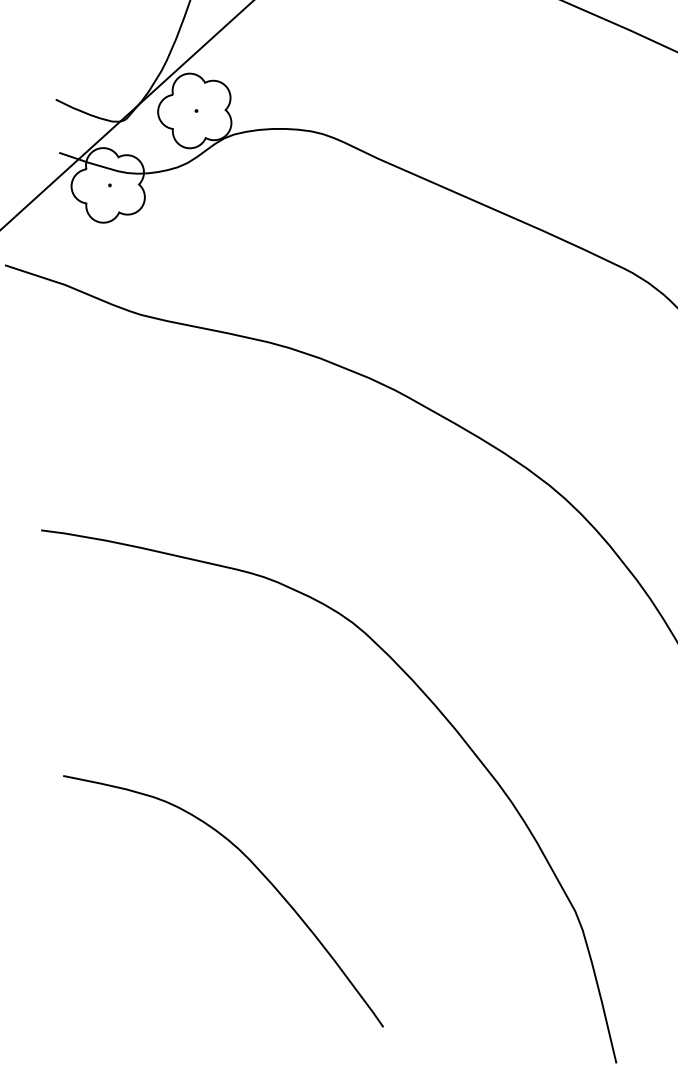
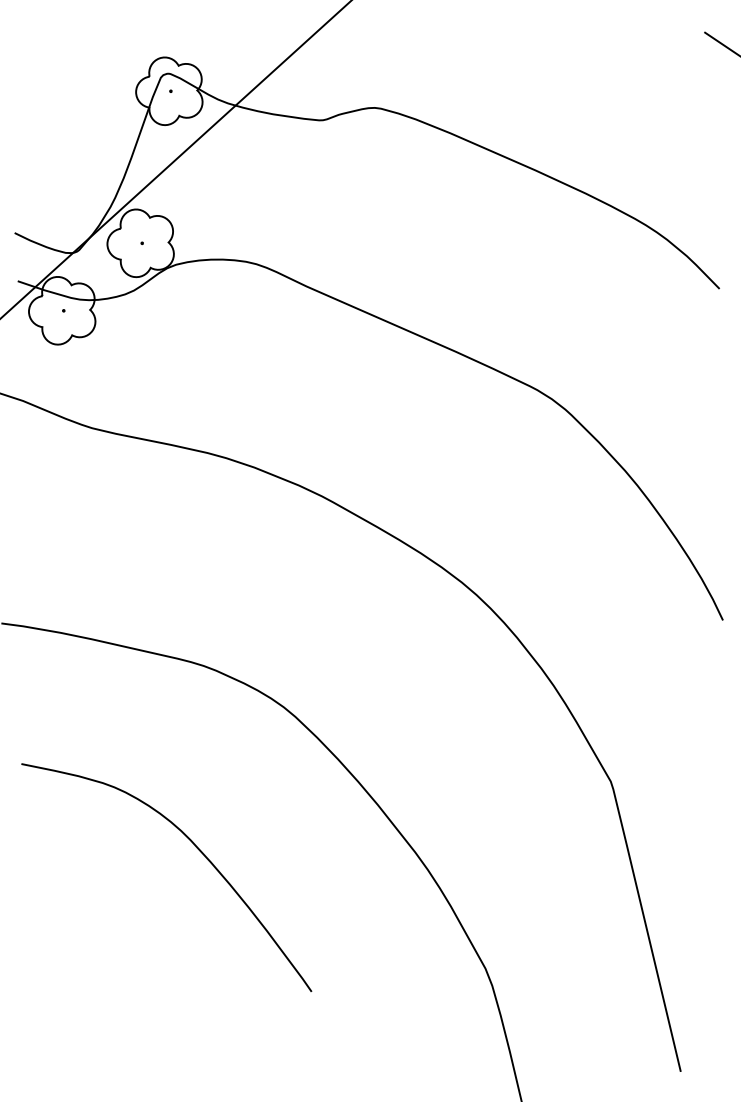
curve: (256, 869) -> (196, 848), moved

